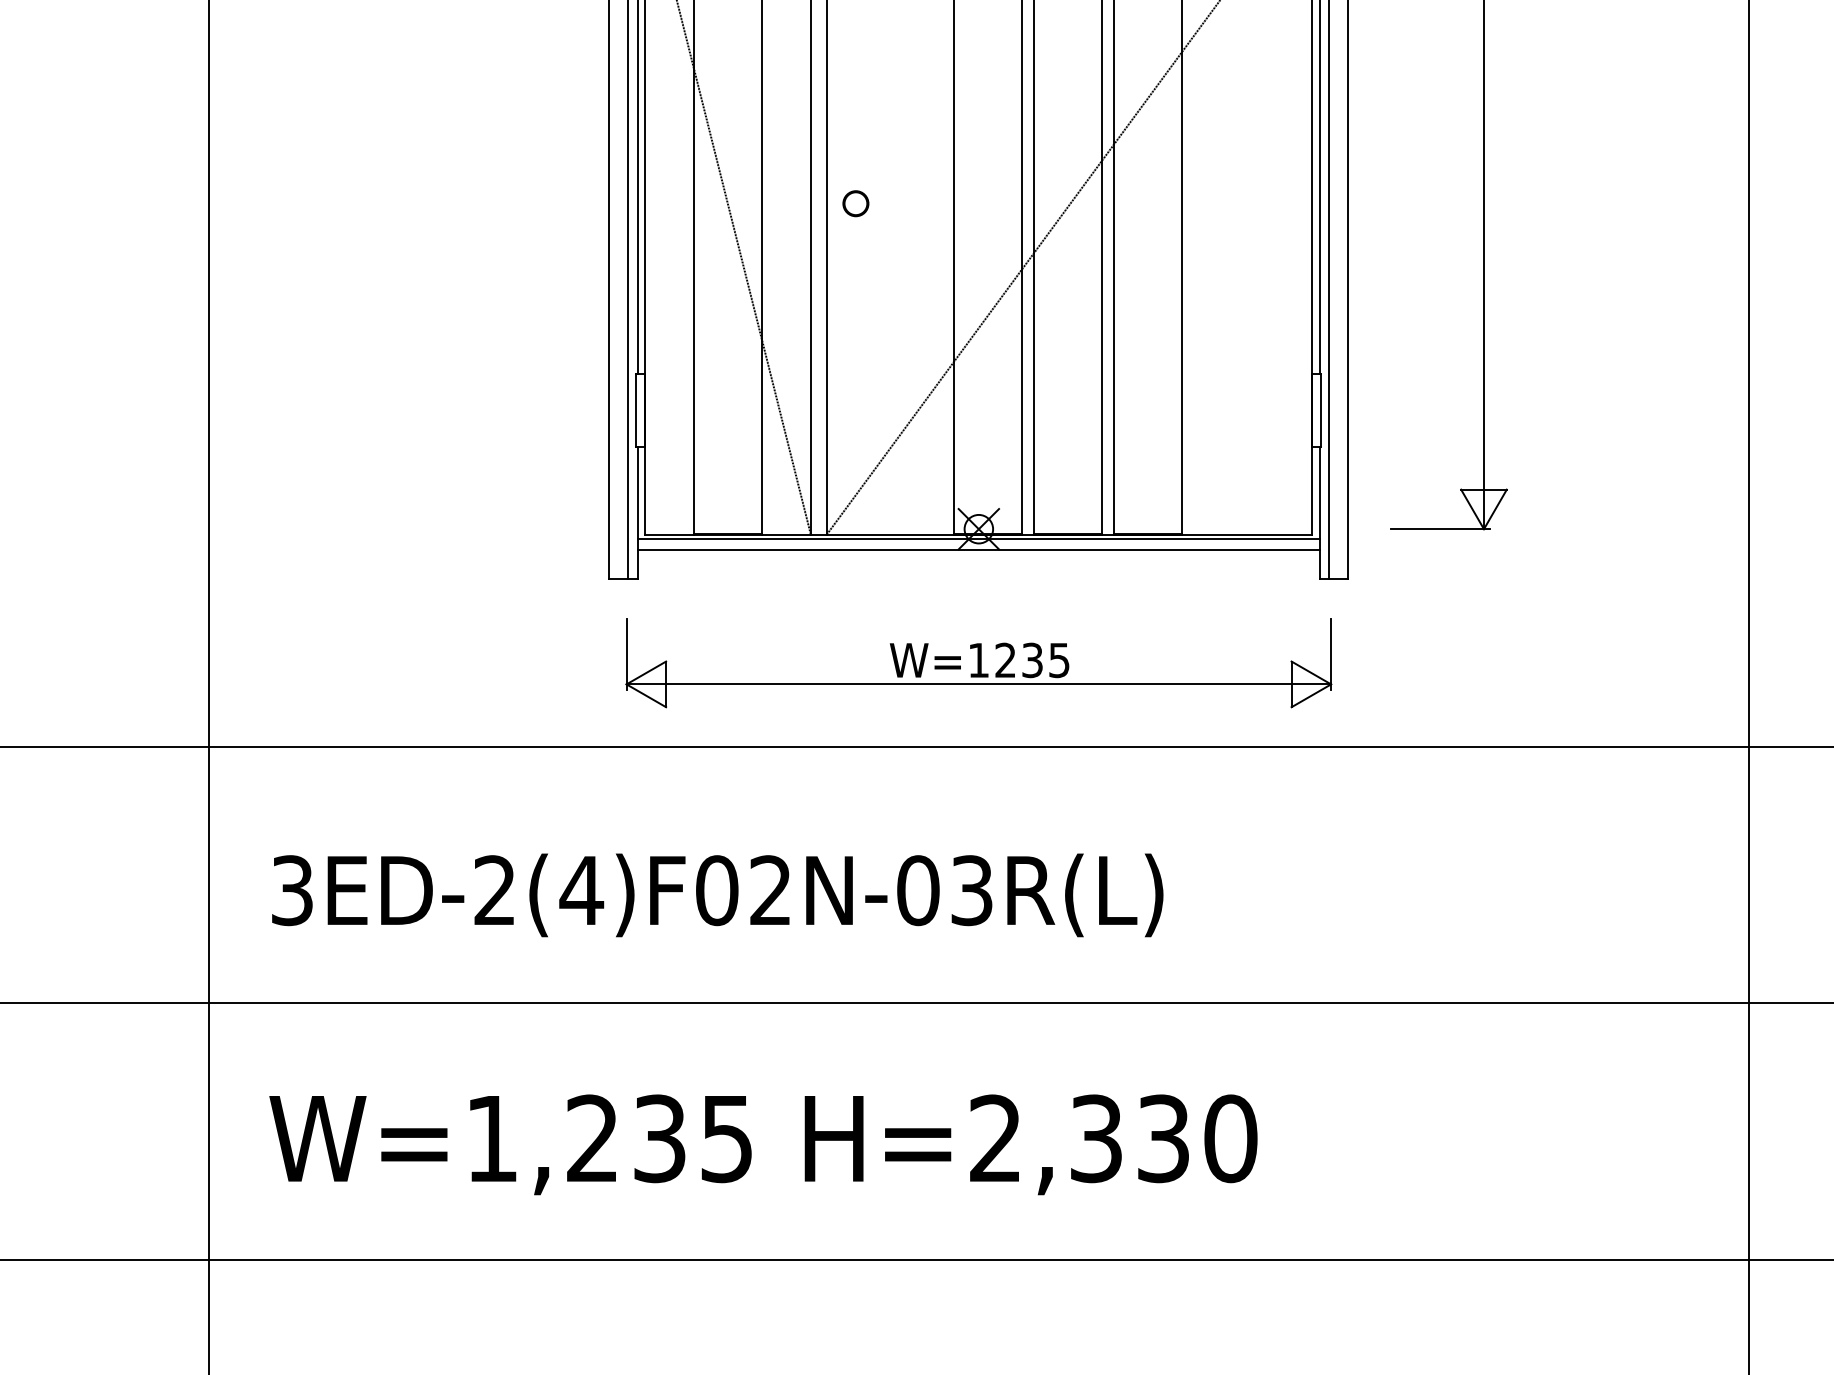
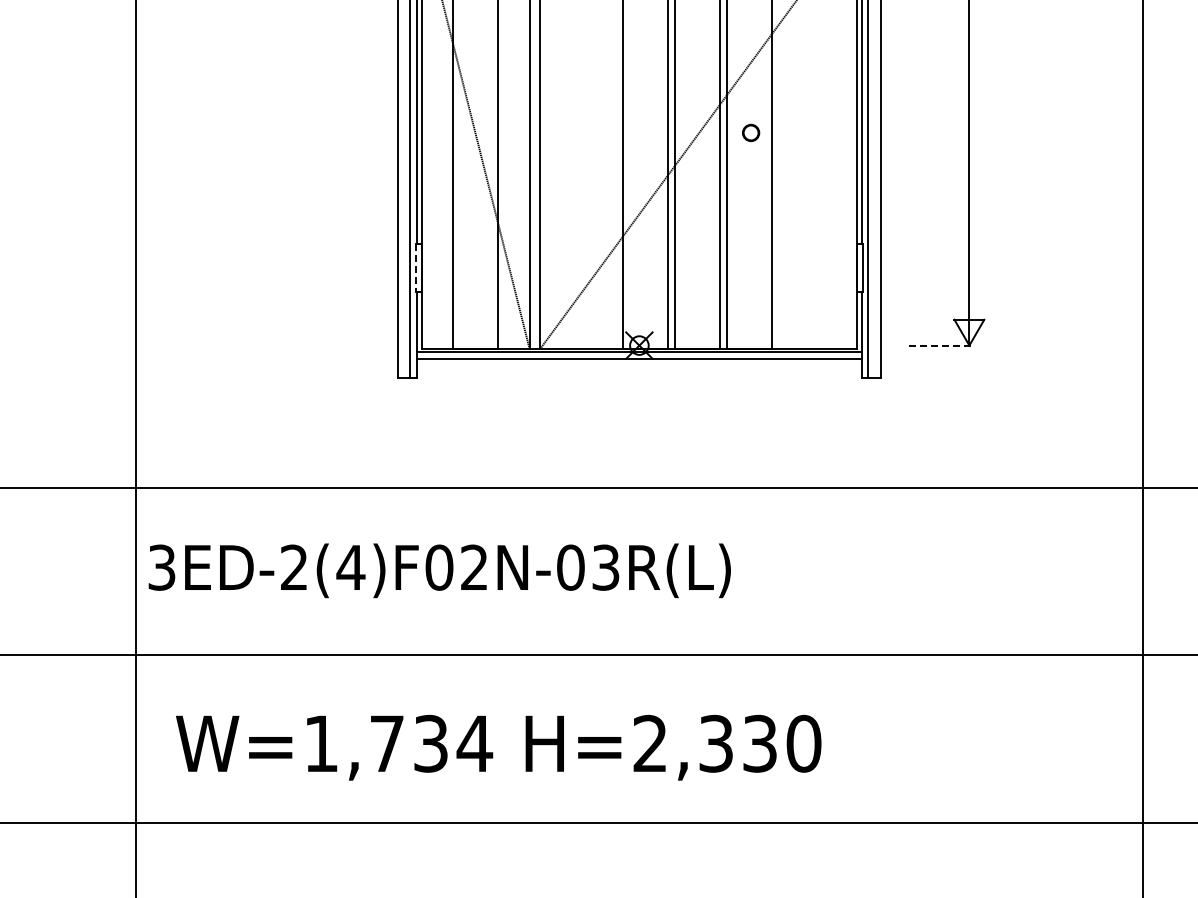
circle: (856, 203) -> (751, 132), moved
line: (636, 411) -> (415, 268), solid -> dashed
line: (1441, 529) -> (941, 345), solid -> dashed
part: (978, 662) -> (639, 432), removed
text: (717, 894) -> (439, 570), moved
text: (660, 1138) -> (431, 743), W=1,235 -> W=1,734

